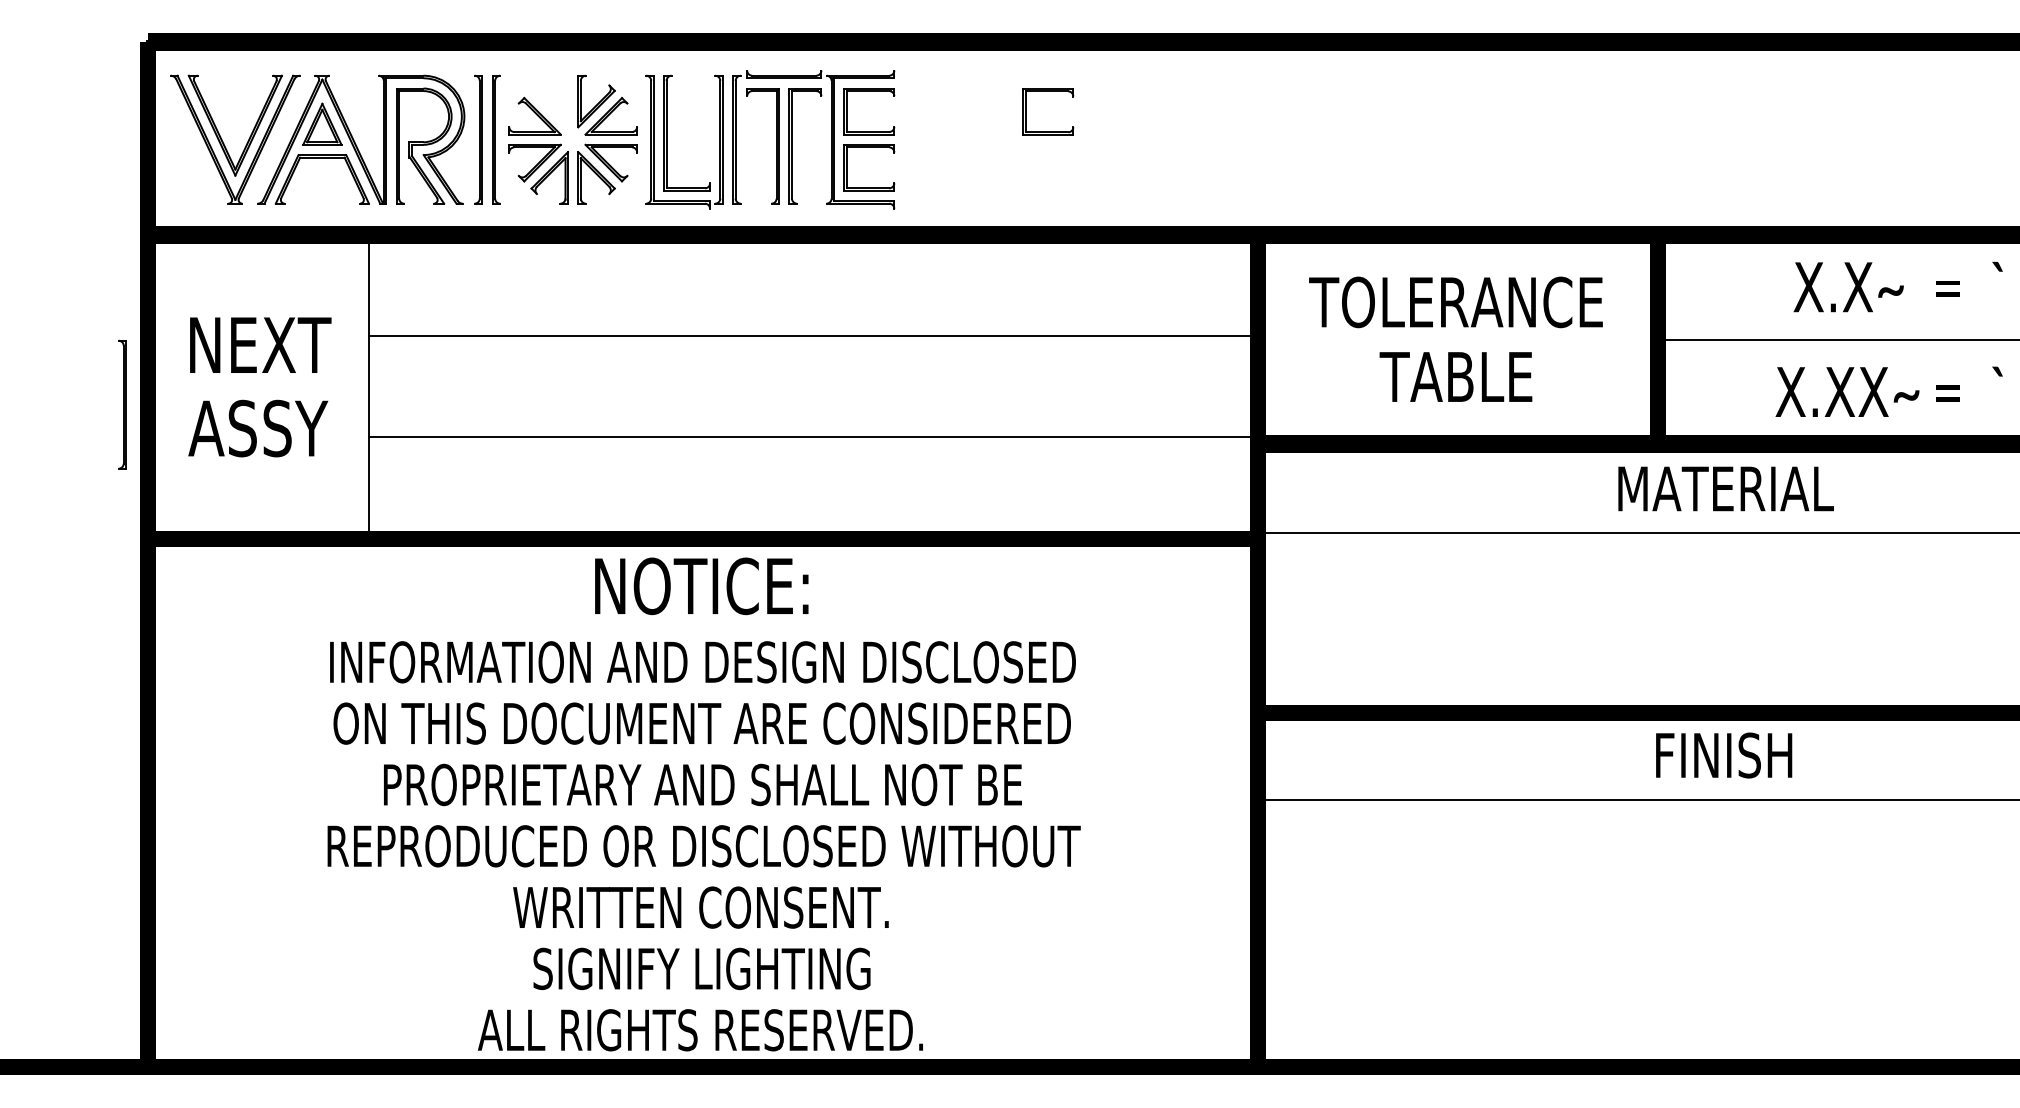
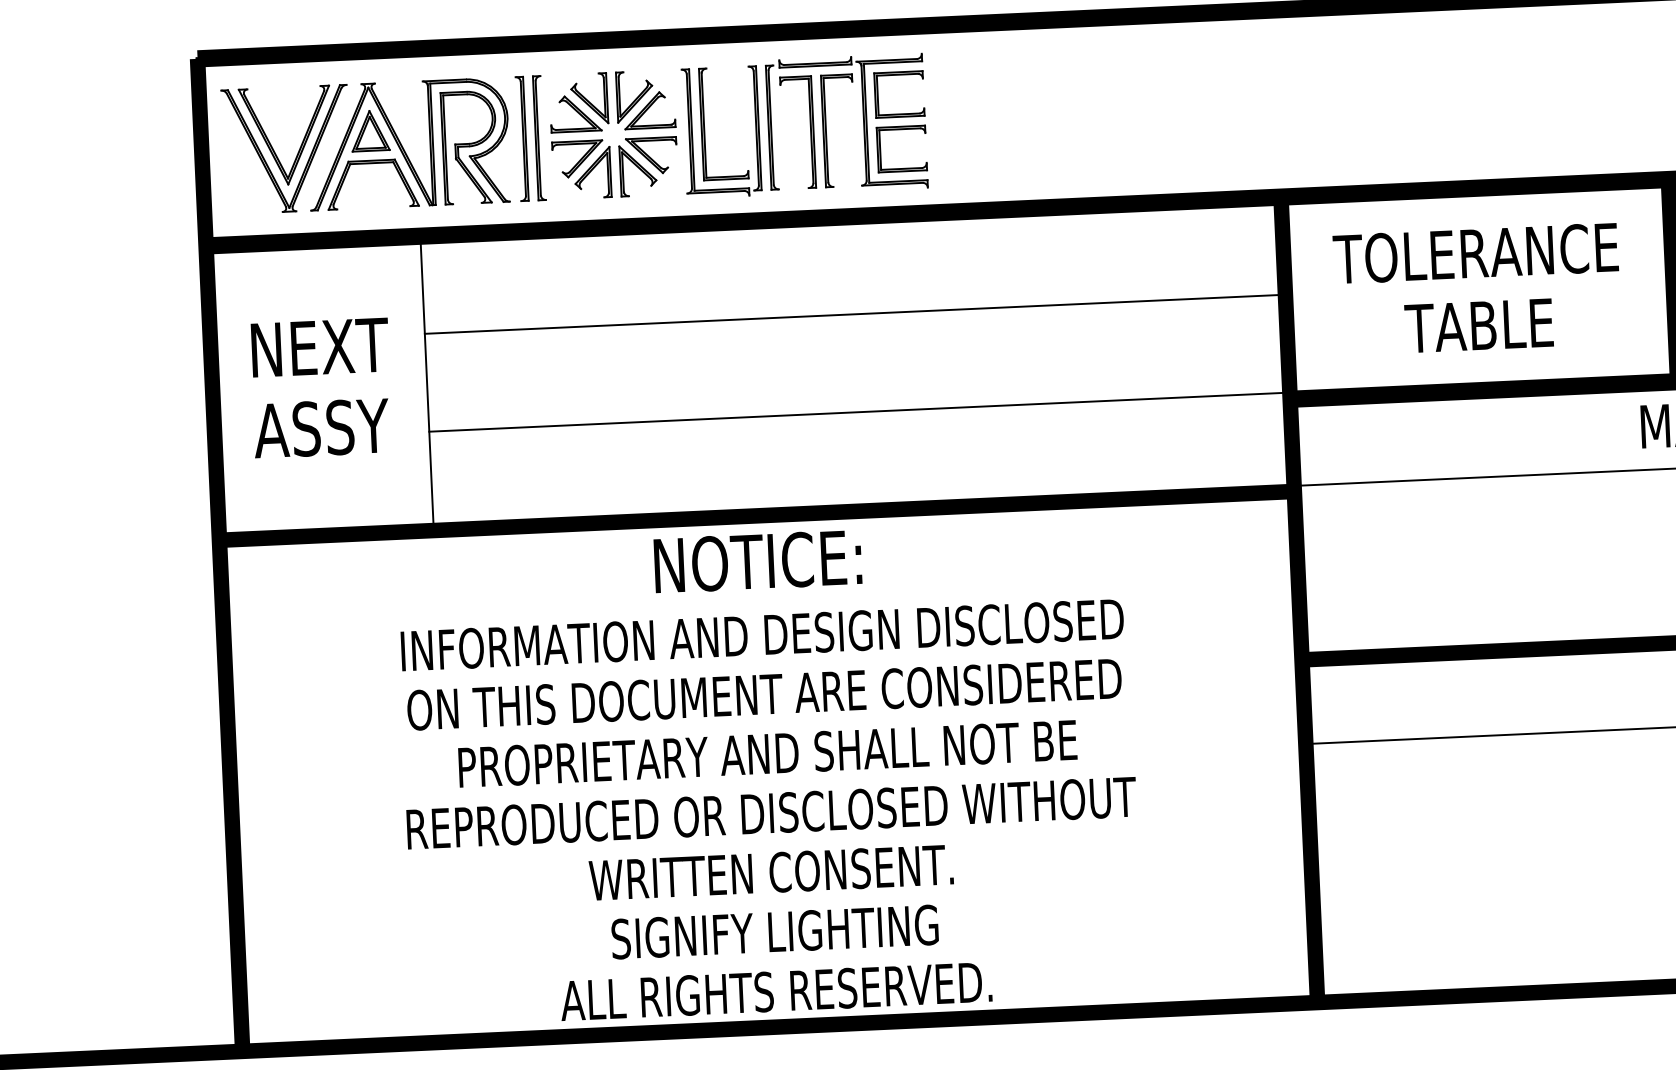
part: (1048, 91) -> (1071, 67), removed
part: (549, 101) -> (589, 98), added
part: (122, 404) -> (189, 411), removed

